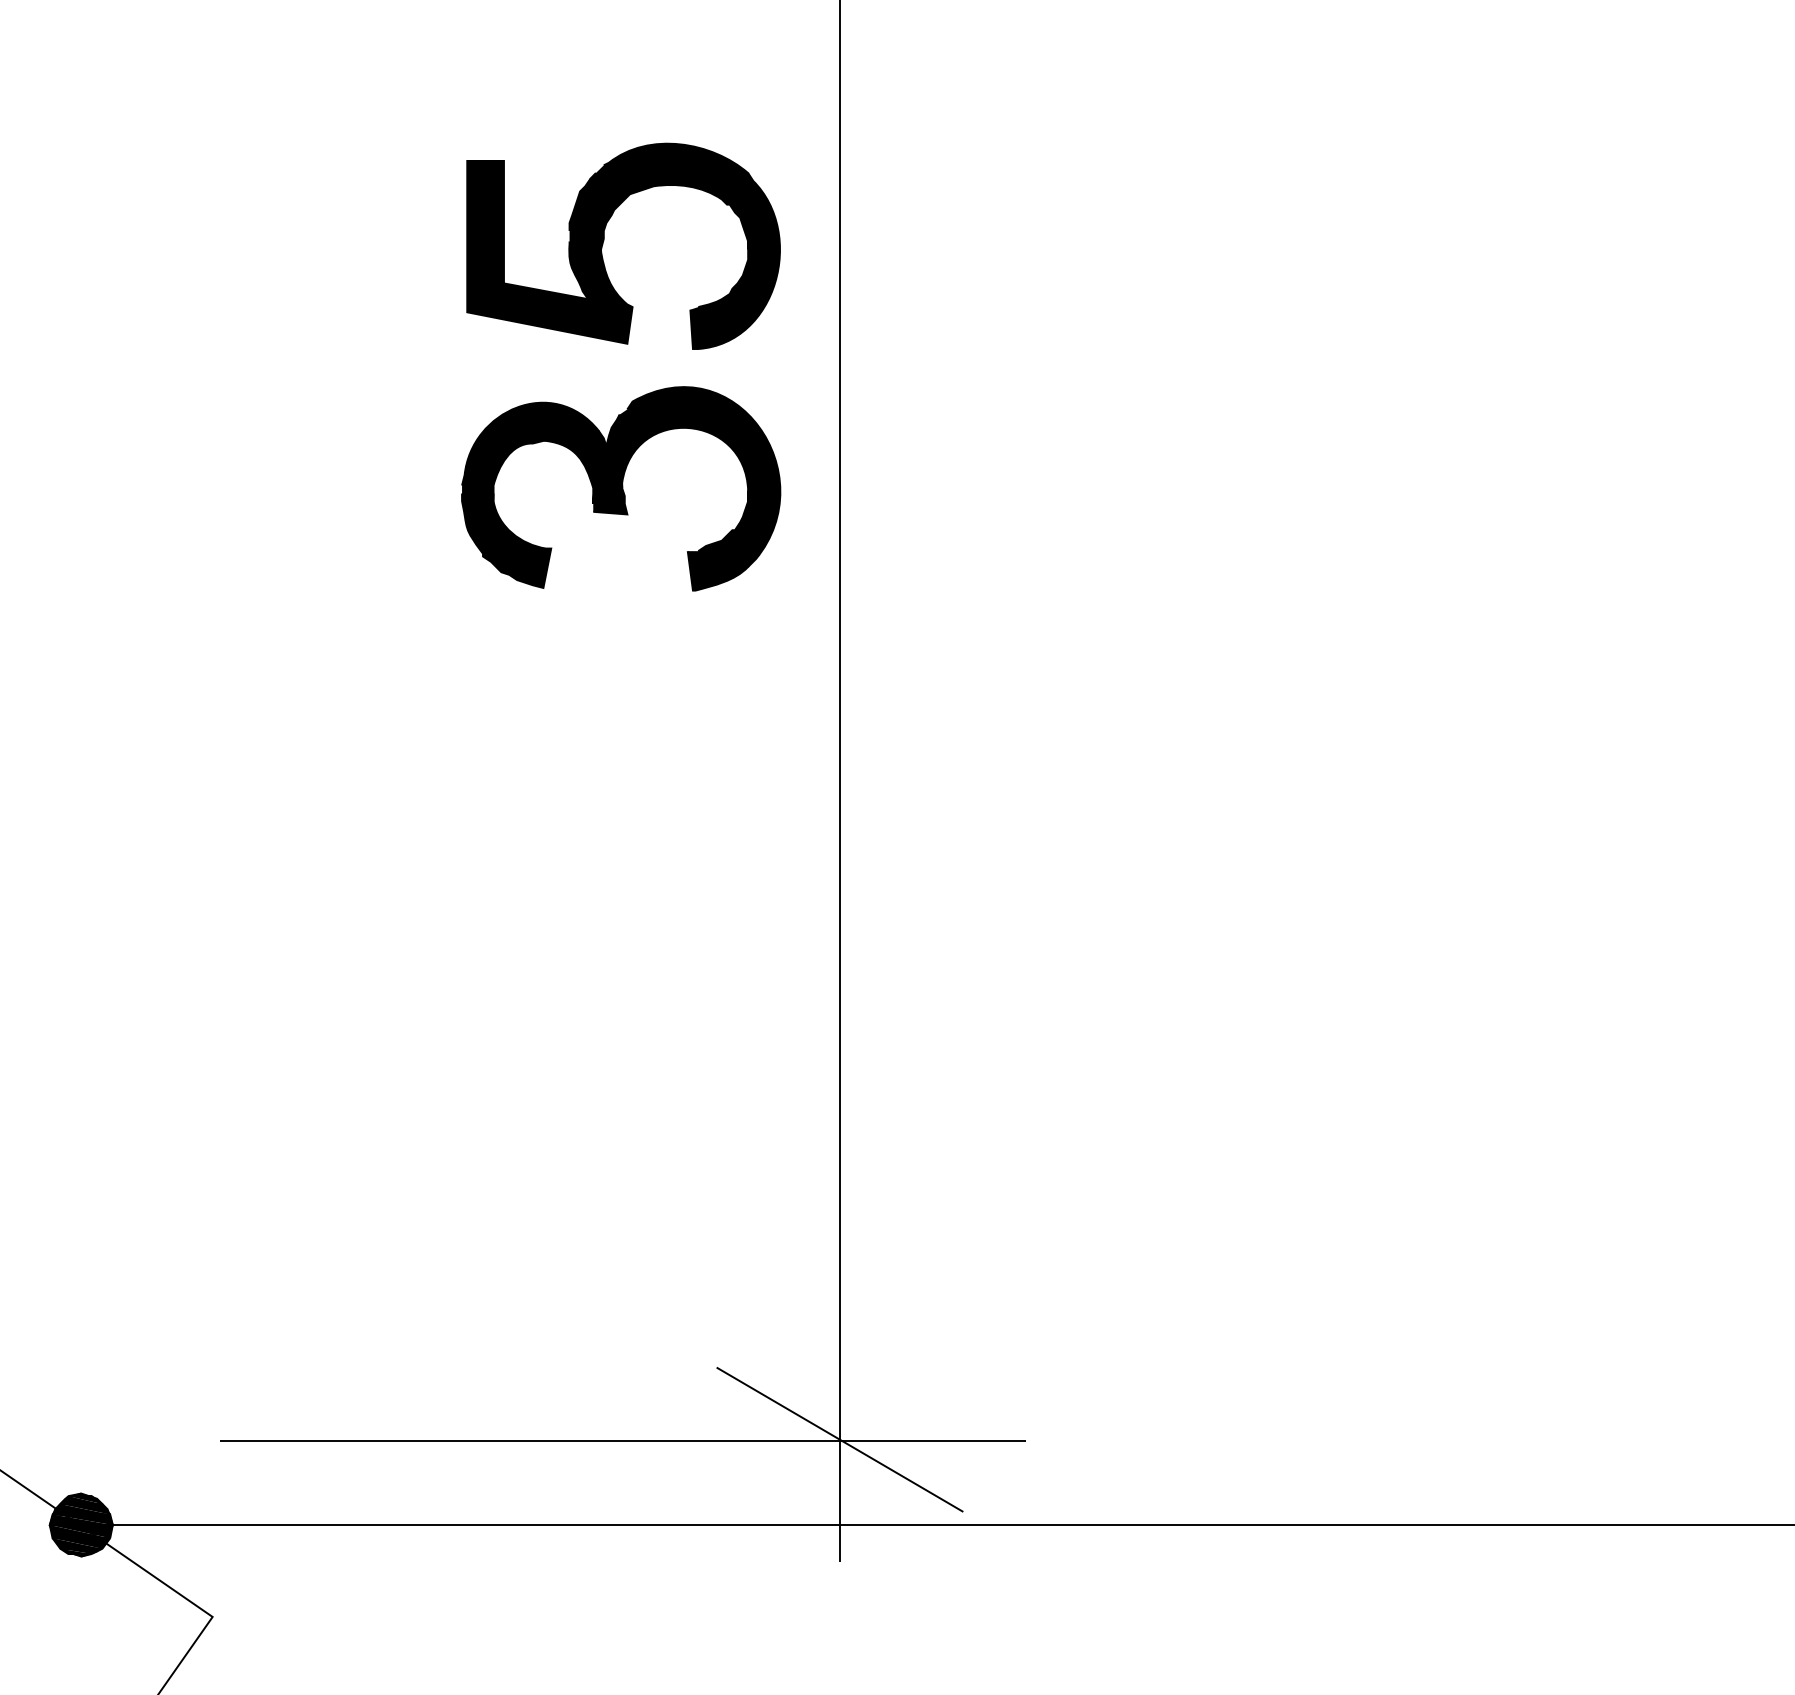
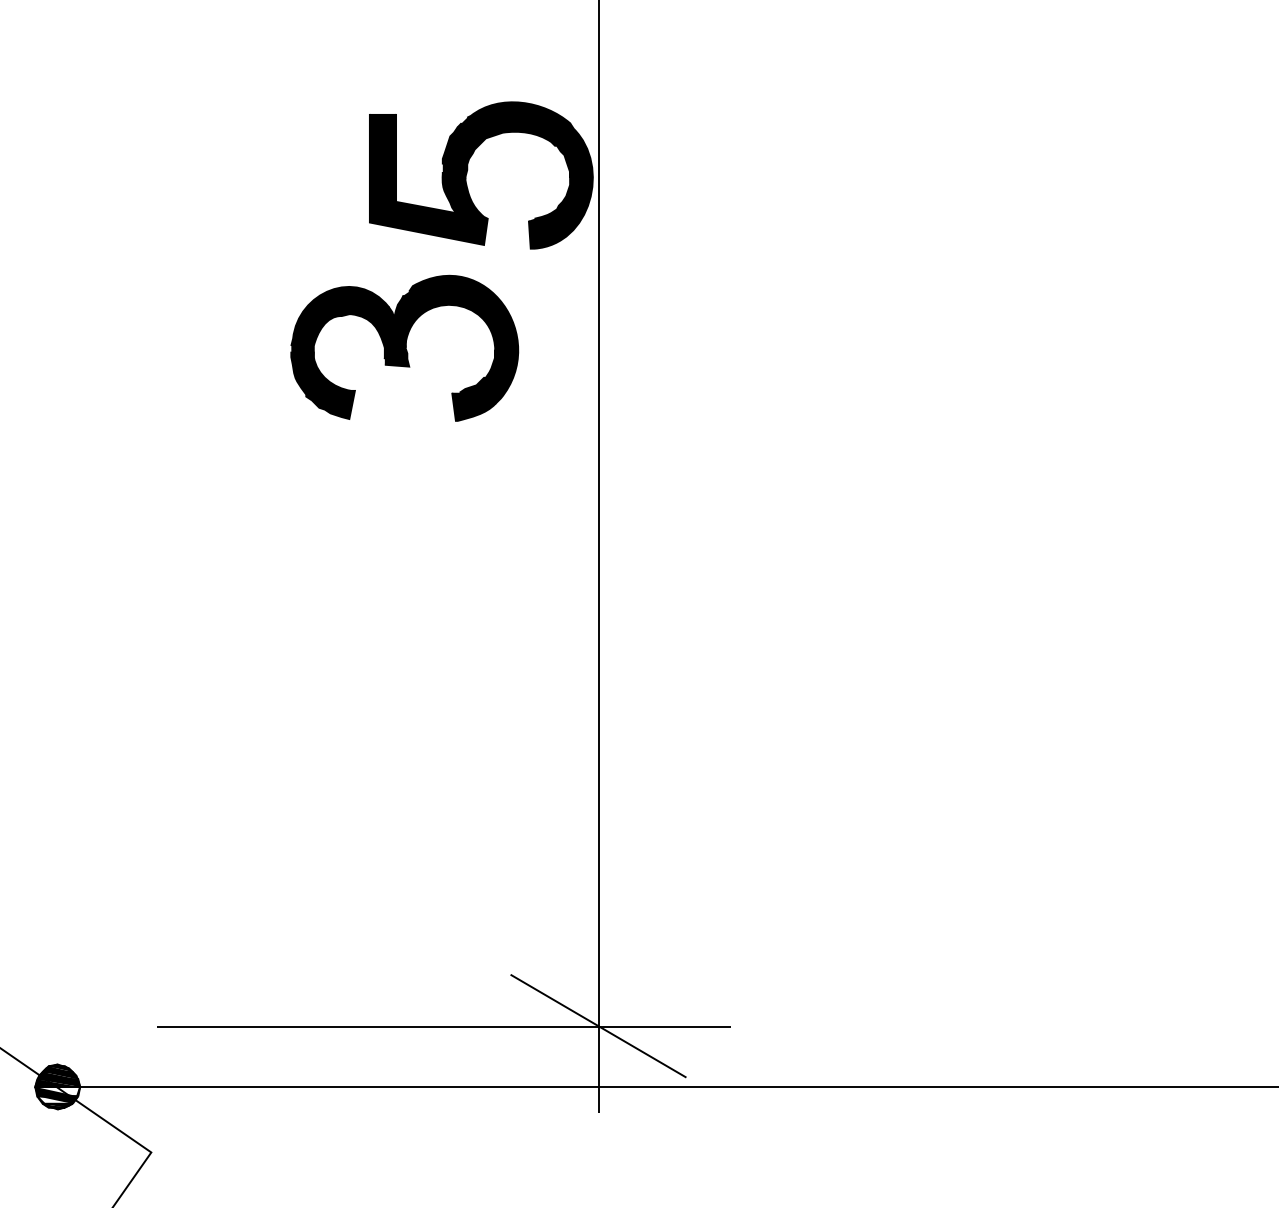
part: (604, 240) -> (467, 171), moved
part: (621, 488) -> (404, 348), moved
fill: (80, 1531) -> (57, 1091), removed
fill: (77, 1543) -> (55, 1100), removed

